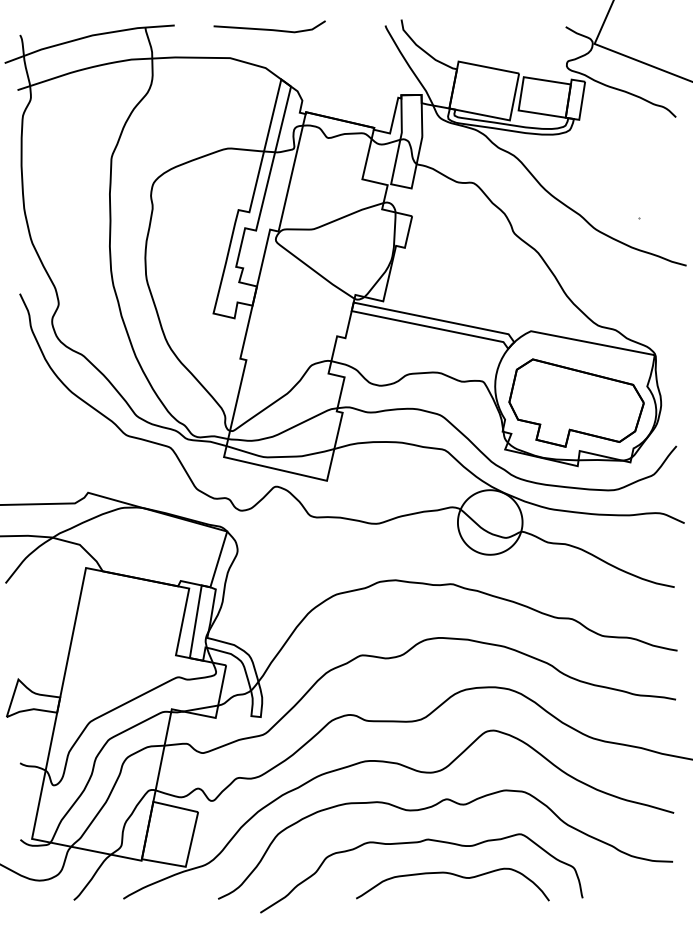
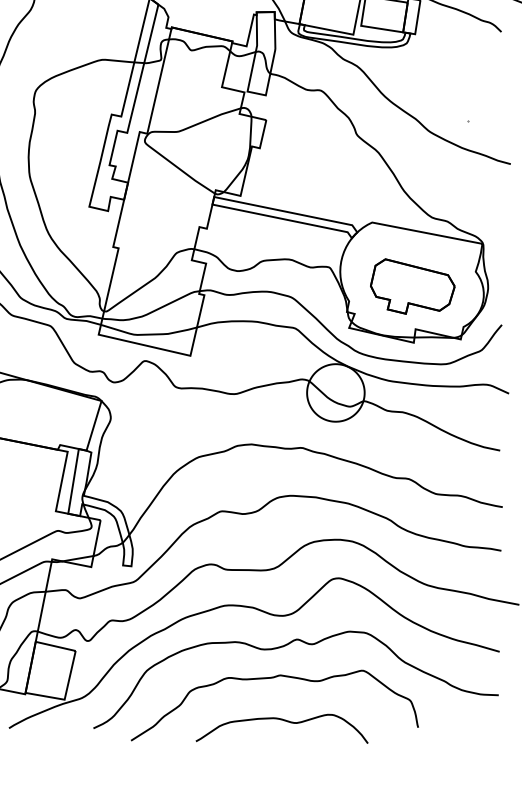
part: (576, 402) -> (412, 286), size x0.7
curve: (456, 876) -> (285, 721), moved

